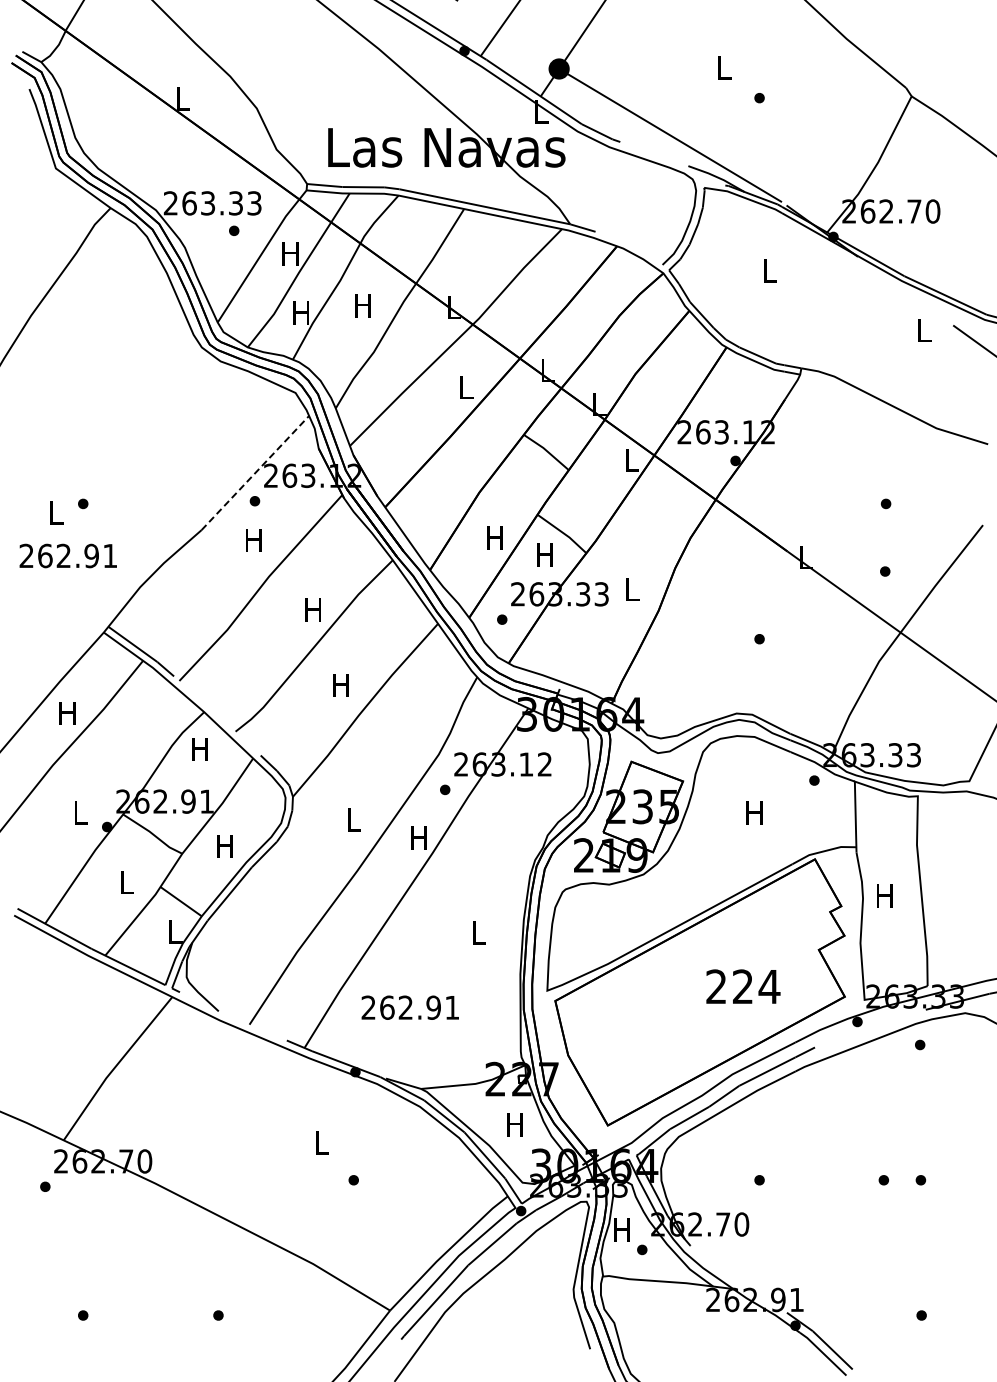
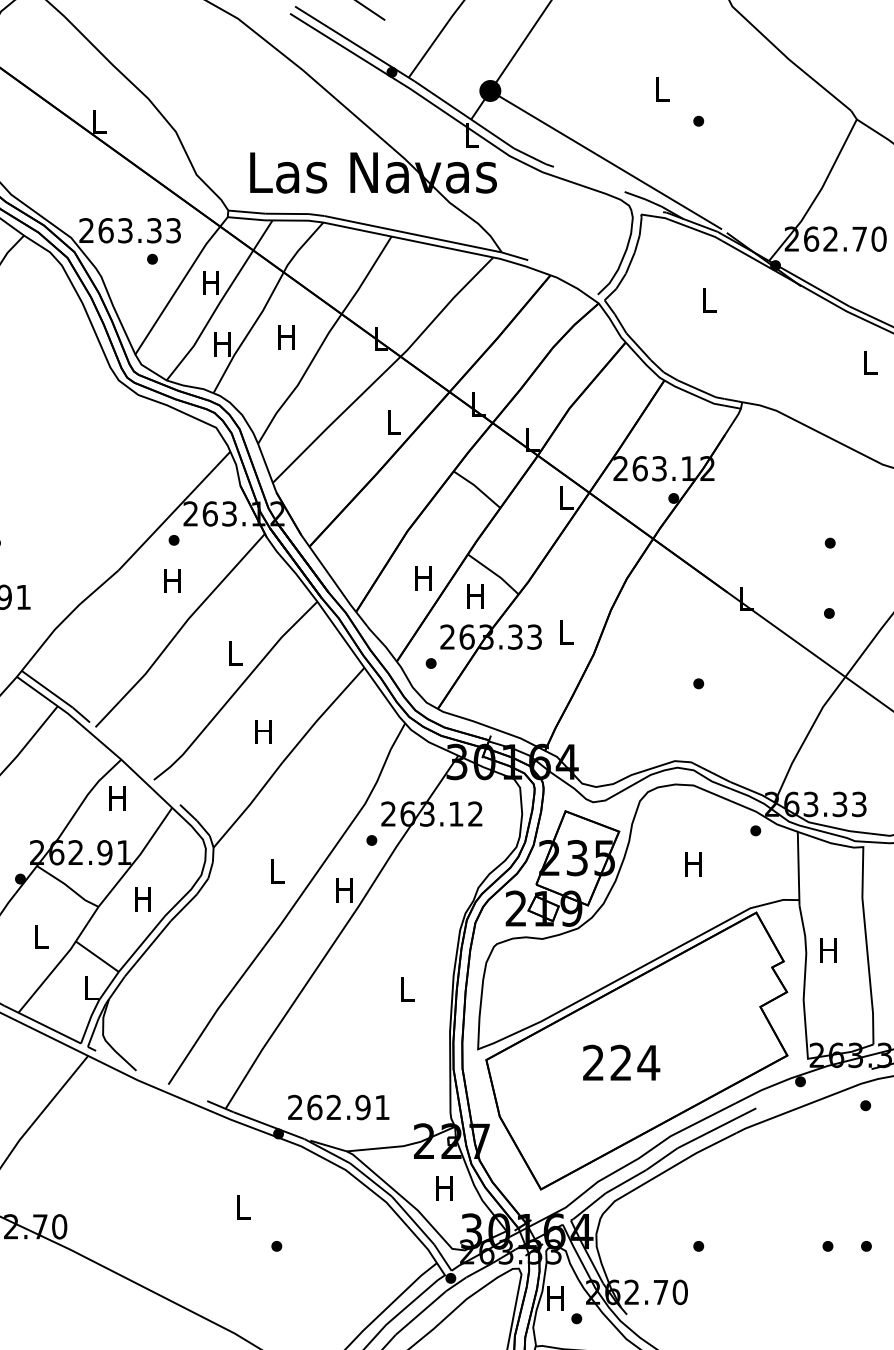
line: (255, 472) -> (174, 510), dashed -> solid
text: (312, 609) -> (233, 652), H -> L
text: (743, 986) -> (621, 1062), moved
text: (409, 1007) -> (337, 1107), moved

